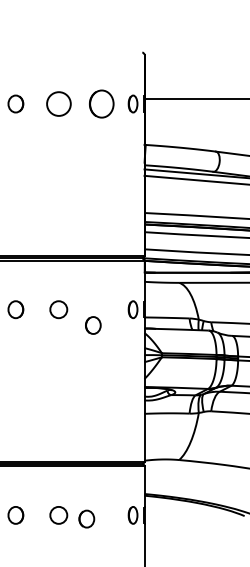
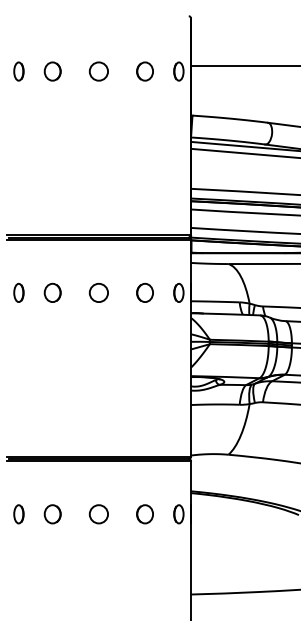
circle: (58, 103) -> (98, 71), size x0.71
part: (101, 103) -> (144, 71), size x0.62
part: (92, 325) -> (144, 292), moved
part: (86, 519) -> (144, 514), moved

